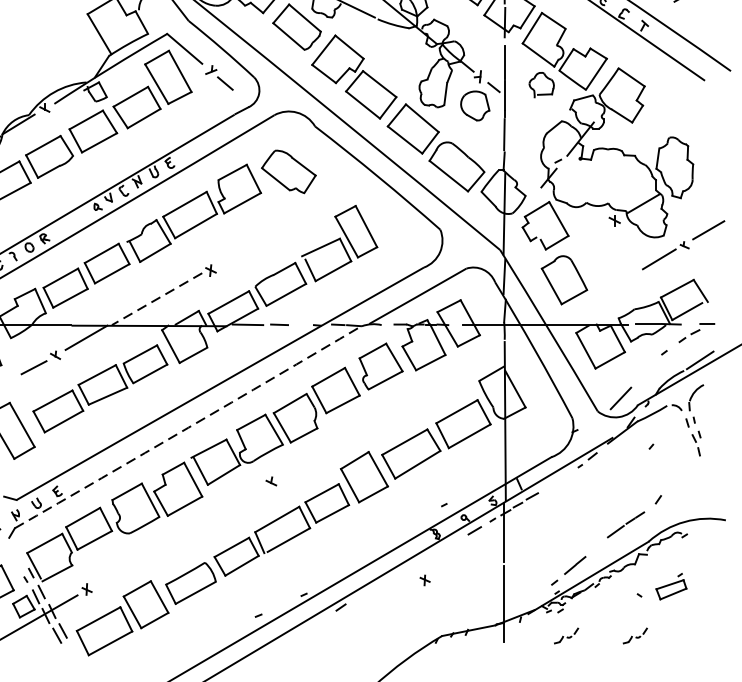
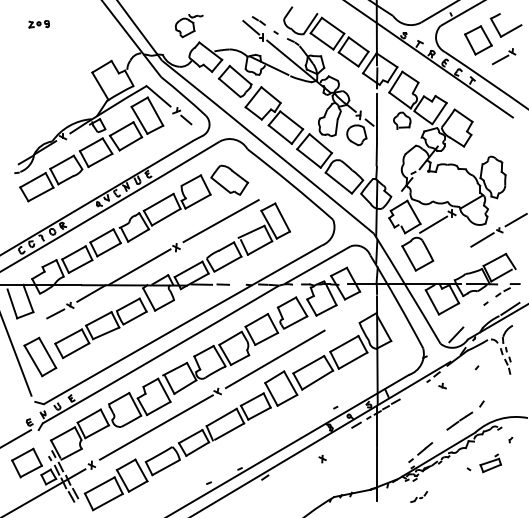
line: (275, 232) -> (220, 221), added
line: (587, 236) -> (433, 224), added
line: (156, 299) -> (139, 267), dashed -> solid
arc: (189, 427) -> (161, 354), dashed -> solid
line: (354, 434) -> (274, 359), added
part: (600, 472) -> (442, 385), added
line: (181, 534) -> (156, 427), added
part: (700, 551) -> (510, 439), added
part: (634, 635) -> (465, 496), removed

